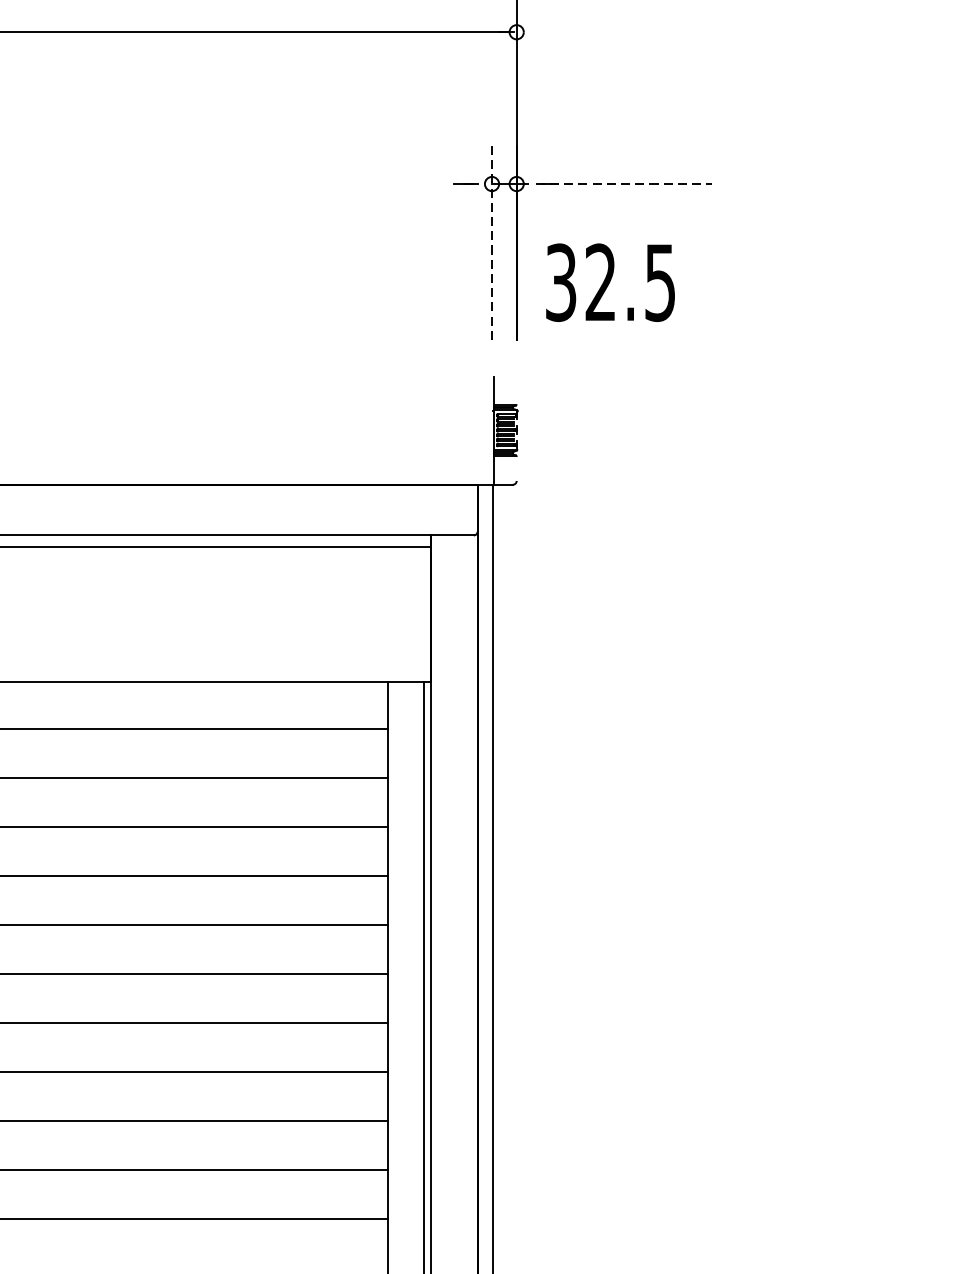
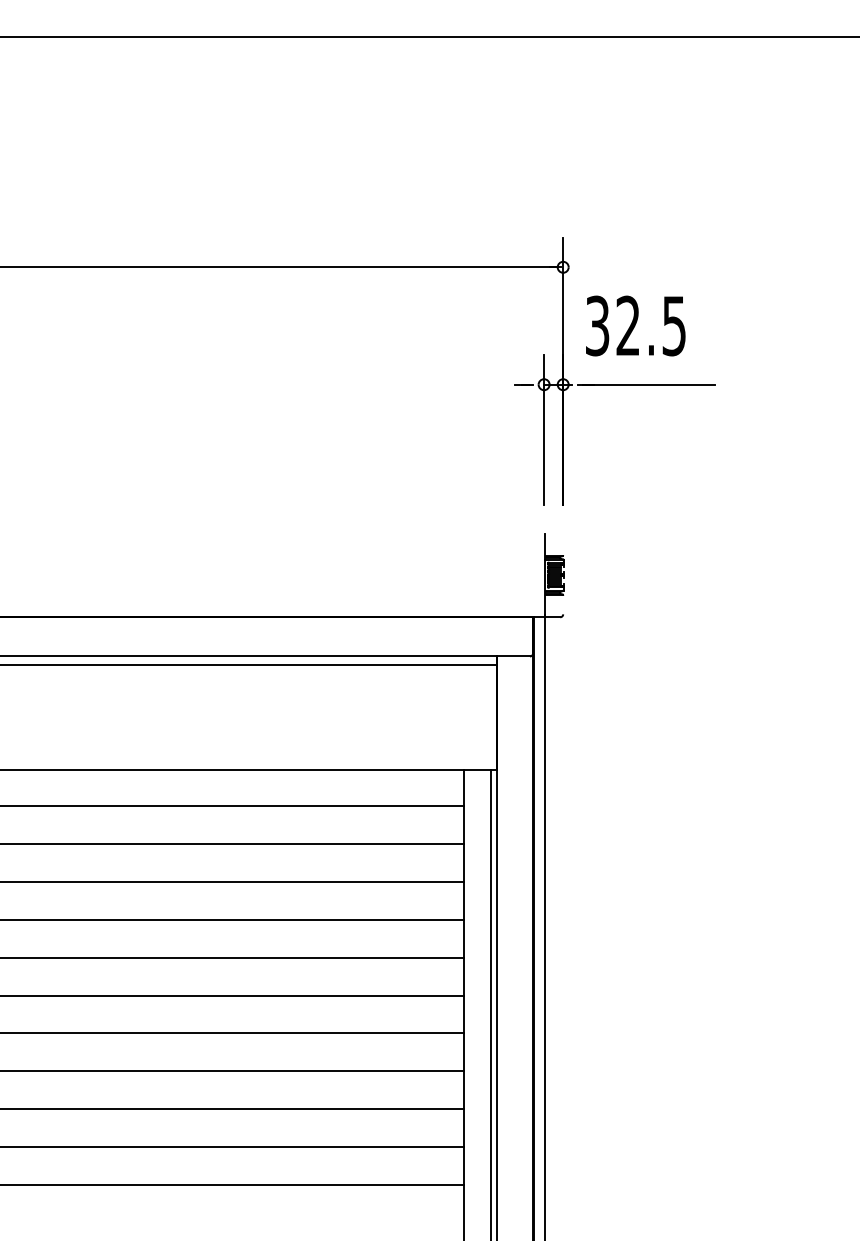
line: (624, 183) -> (646, 384), dashed -> solid
line: (492, 243) -> (544, 430), dashed -> solid
text: (610, 282) -> (635, 325), moved

